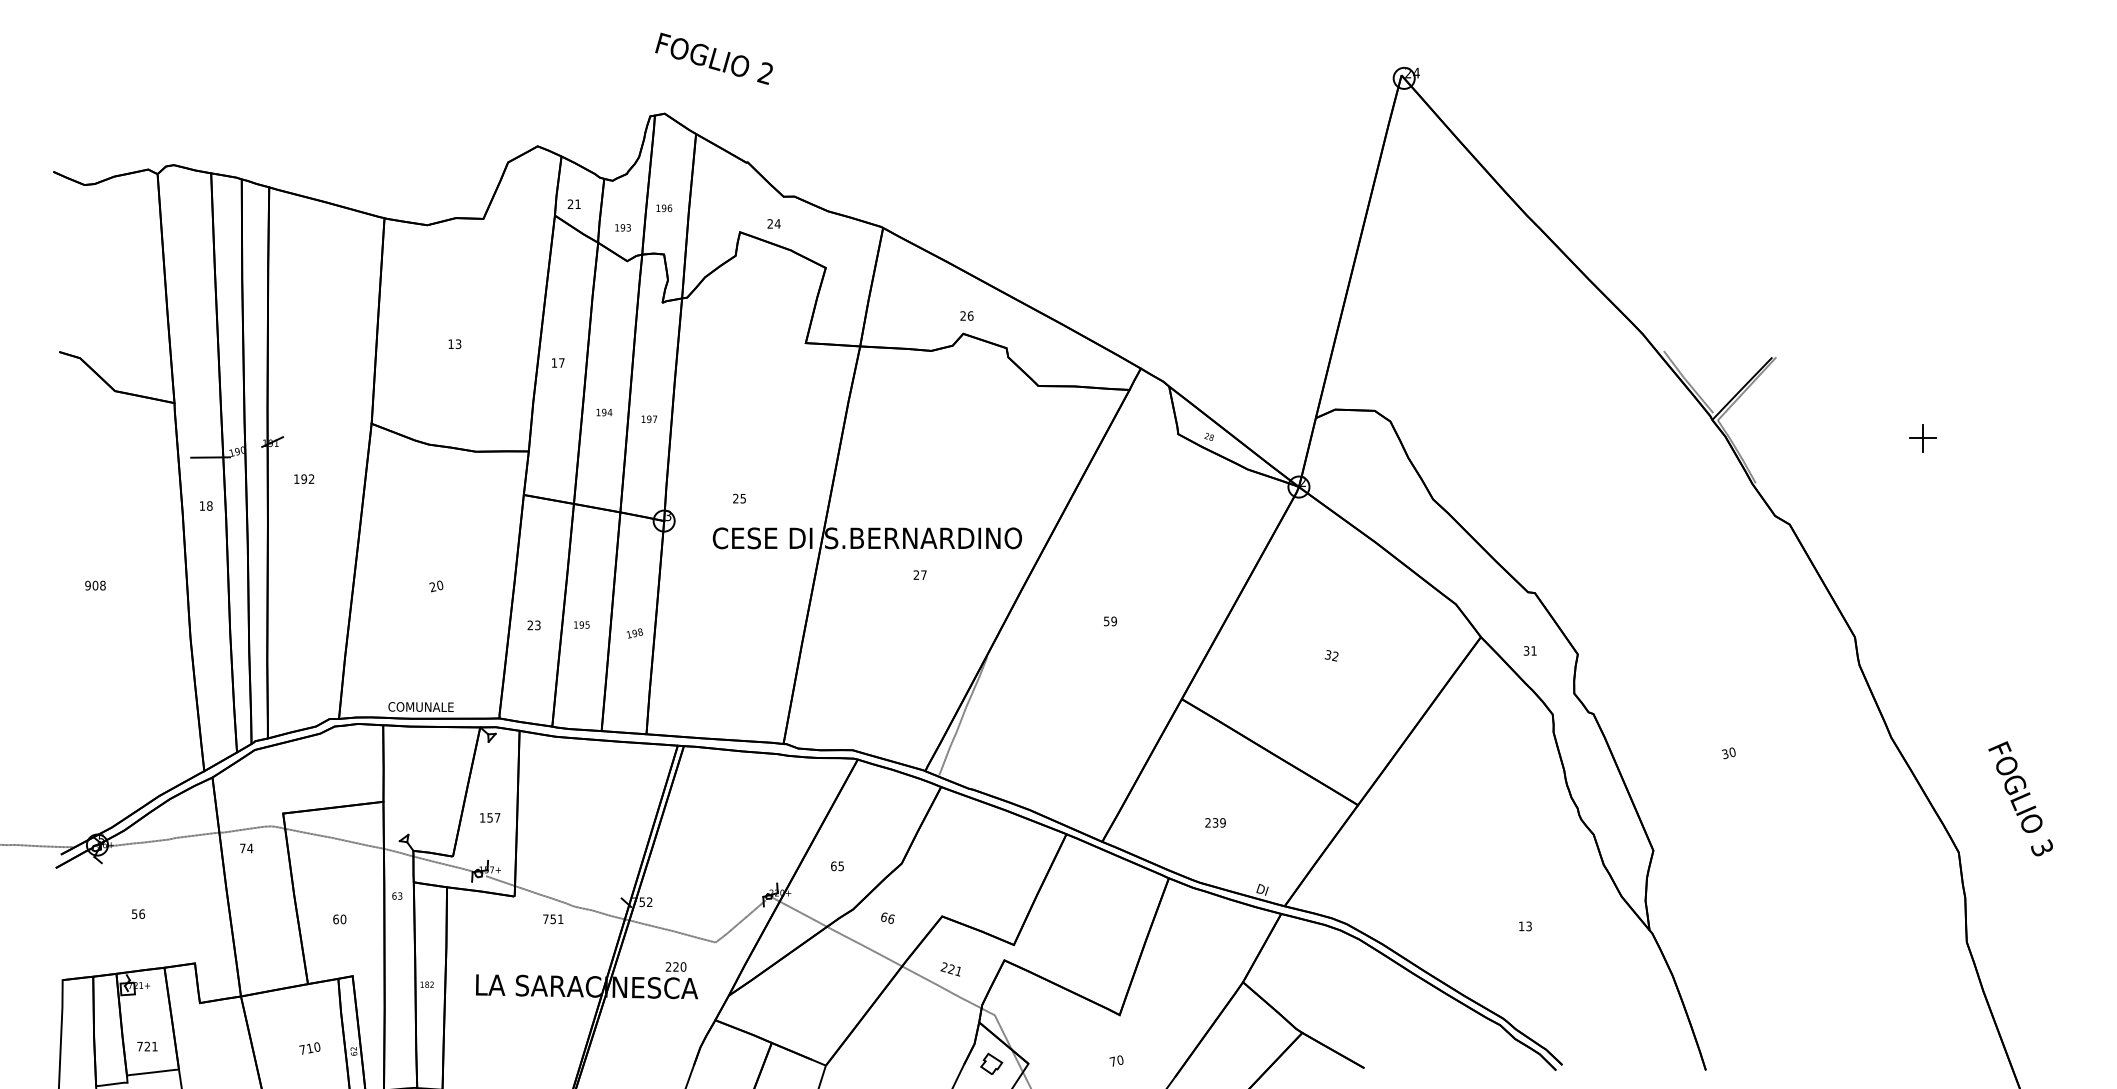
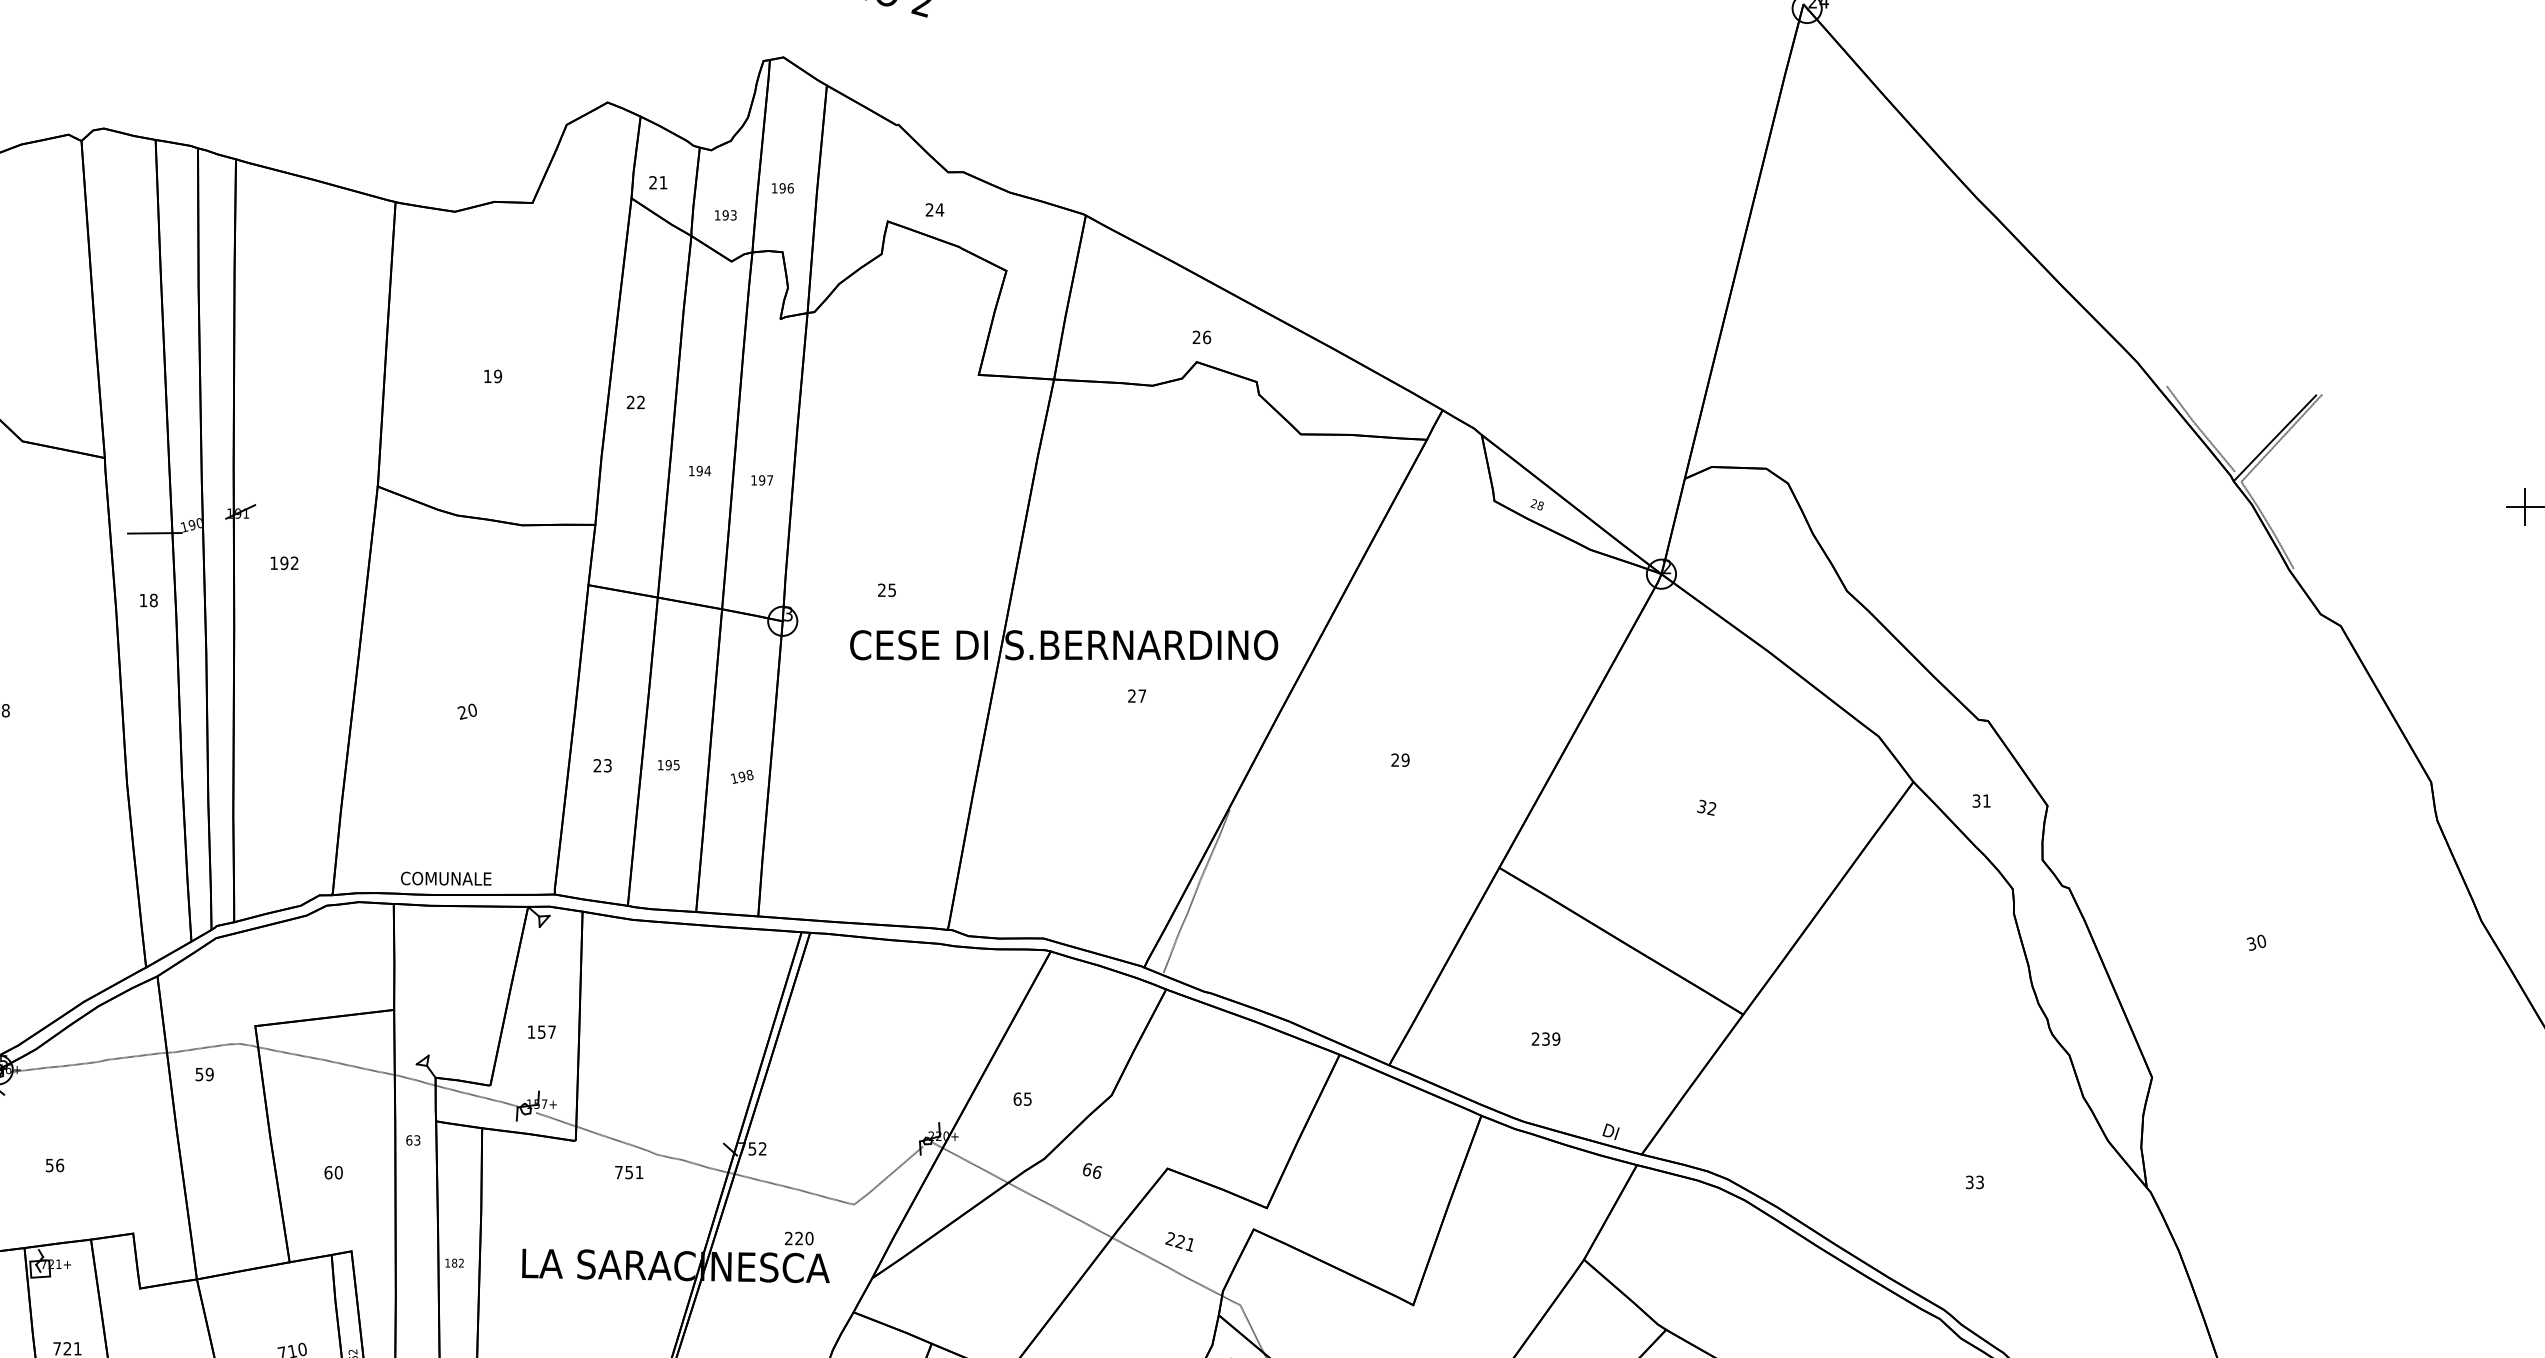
text: (458, 343) -> (498, 375), 13 -> 19
text: (557, 362) -> (635, 401), 17 -> 22
text: (1106, 621) -> (1395, 760), 59 -> 29
text: (246, 848) -> (204, 1074), 74 -> 59
text: (1521, 926) -> (1969, 1182), 13 -> 33

